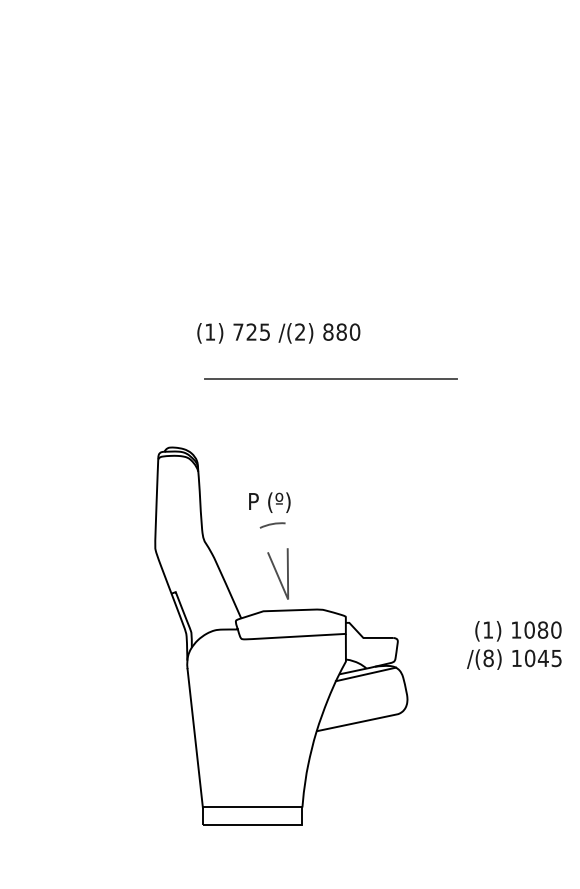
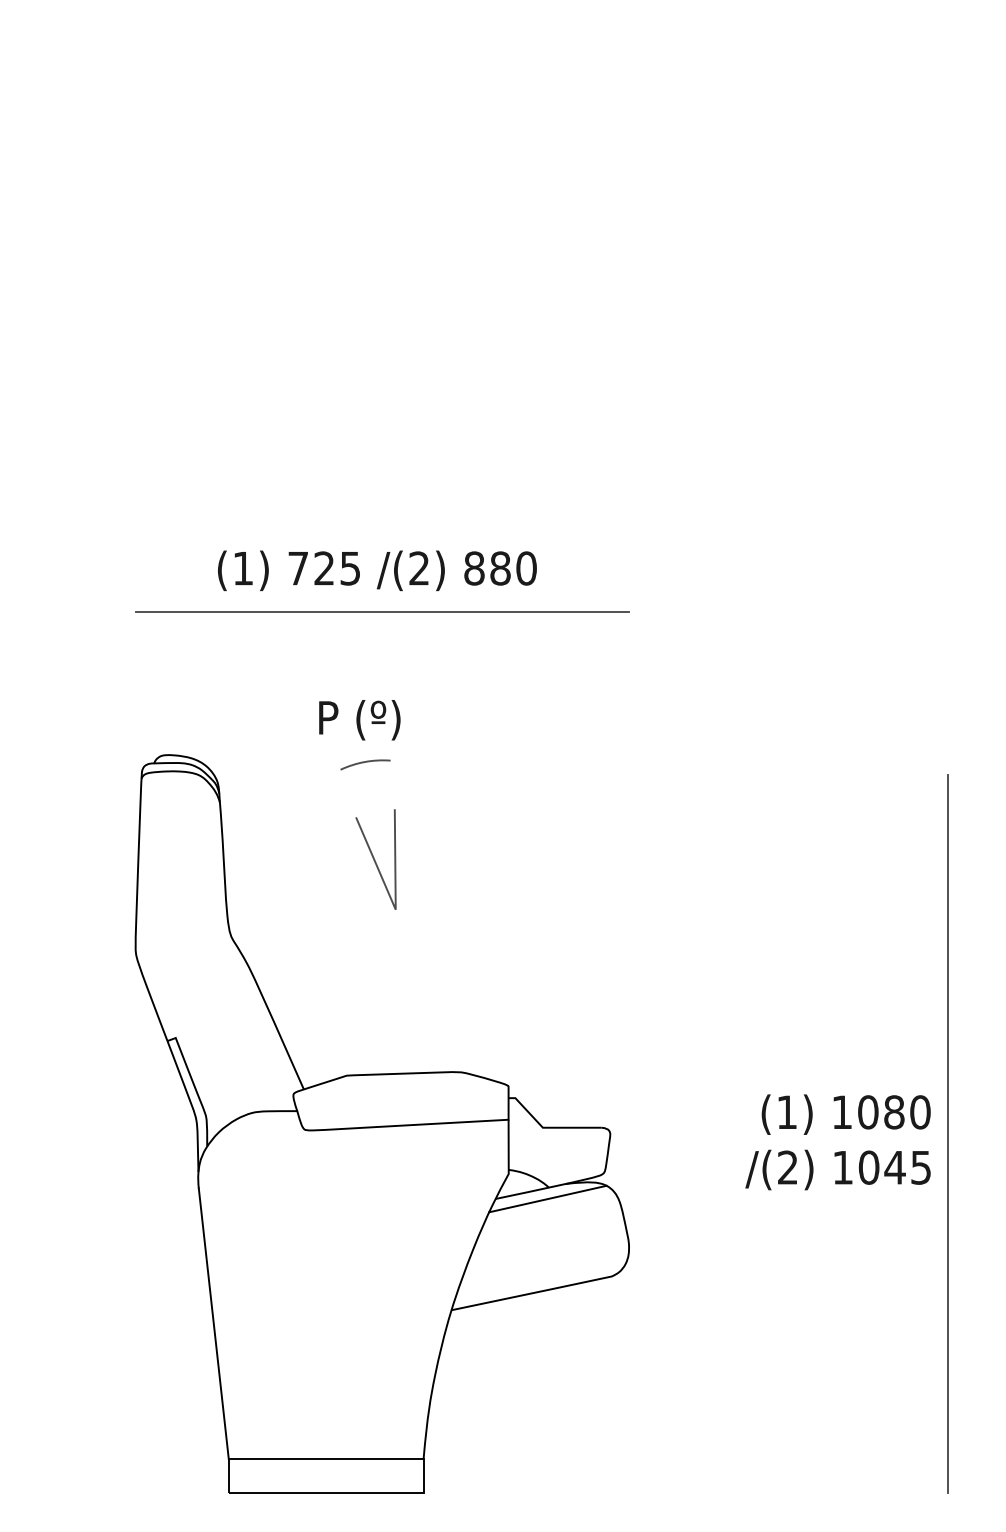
text: (278, 333) -> (376, 571), moved
line: (330, 378) -> (380, 612), moved
part: (268, 552) -> (357, 817), moved
line: (570, 640) -> (948, 1132), added
text: (488, 658) -> (787, 1167), /(8) -> /(2)

